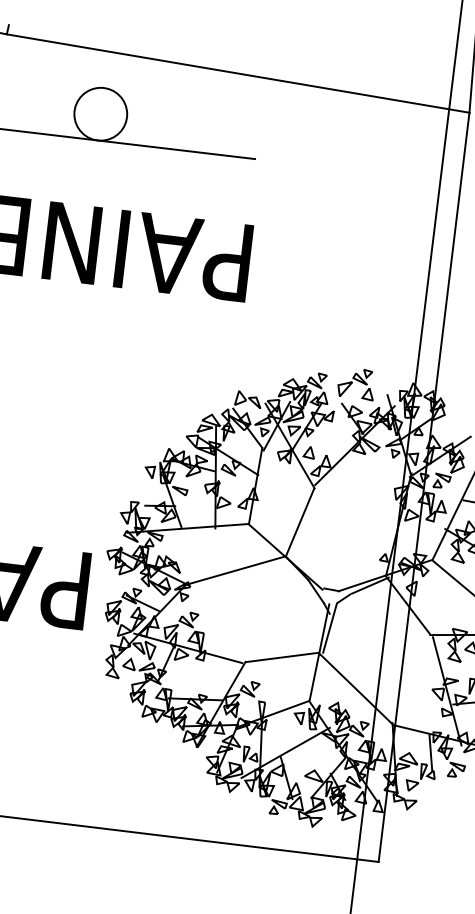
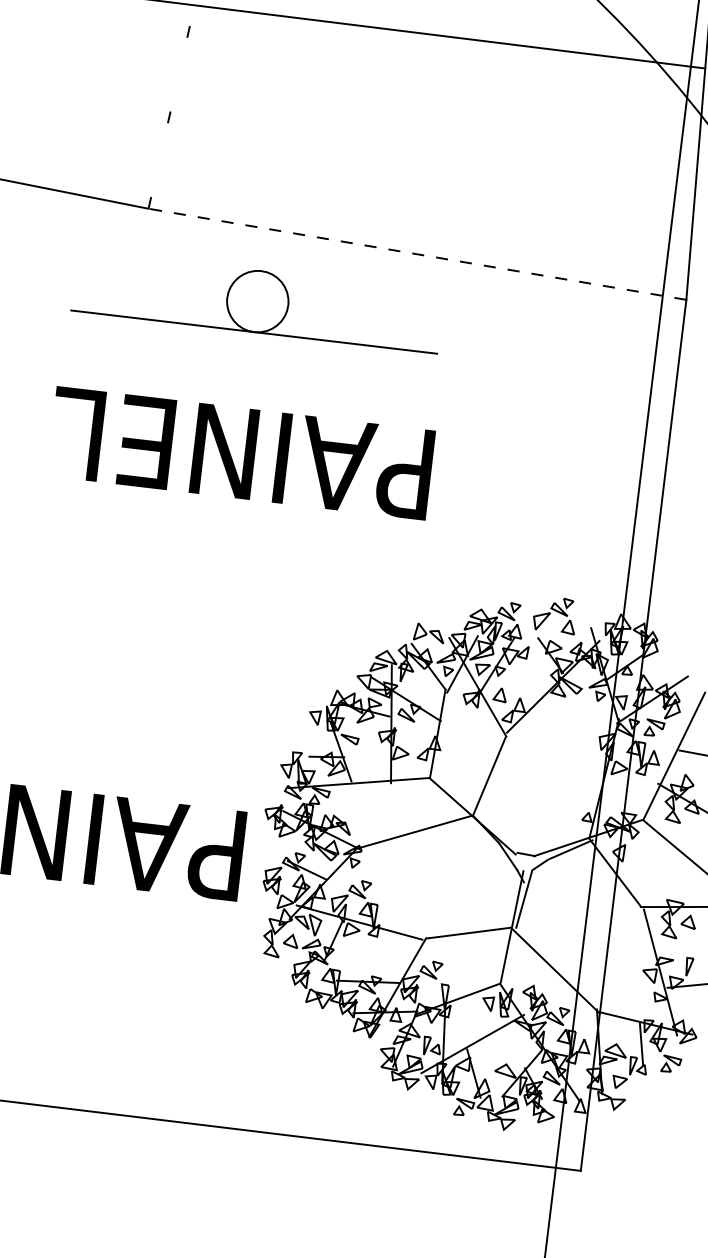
line: (238, 73) -> (417, 254), solid -> dashed

